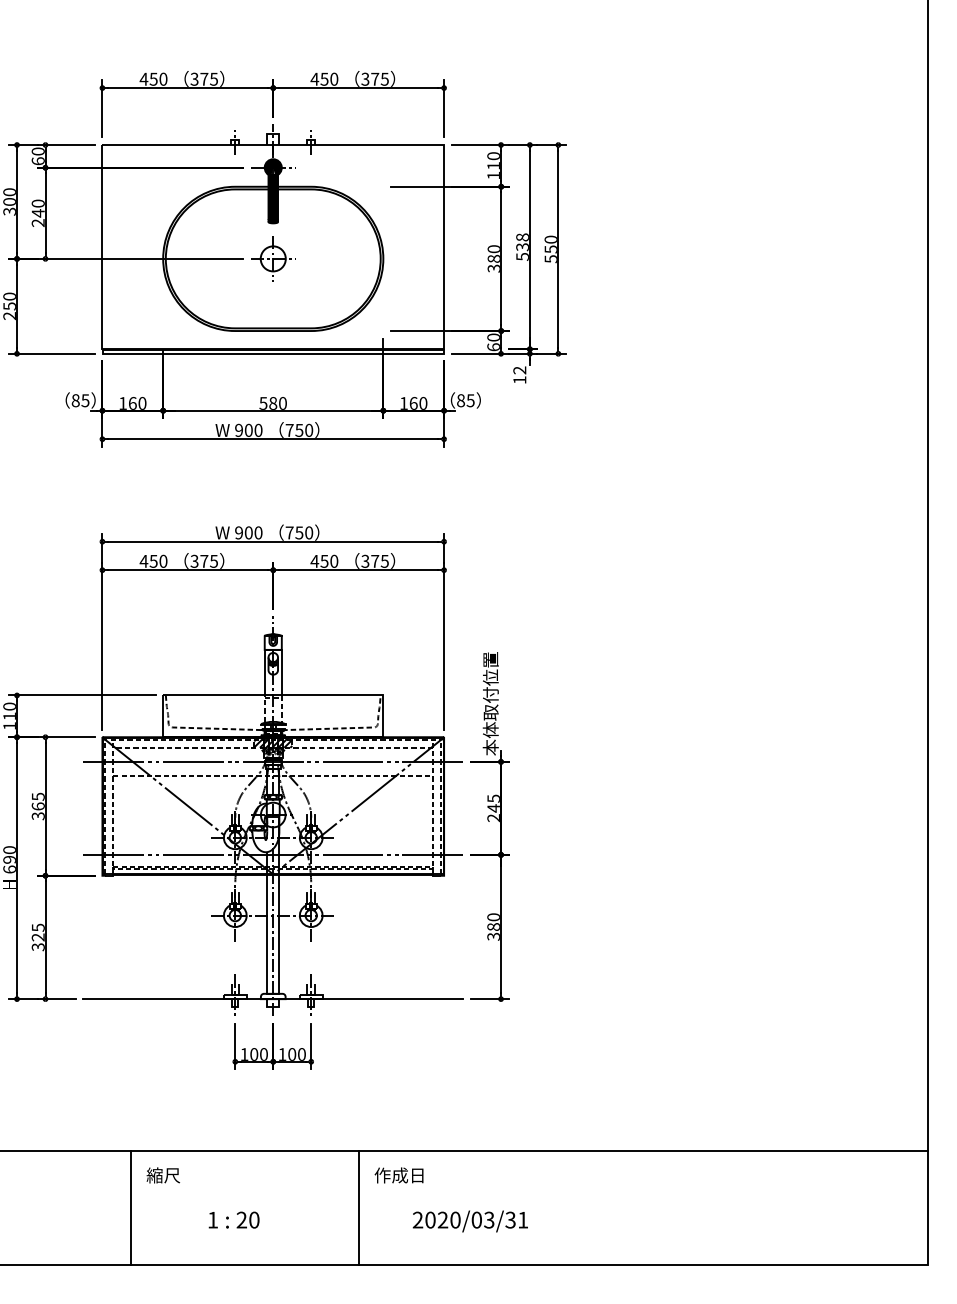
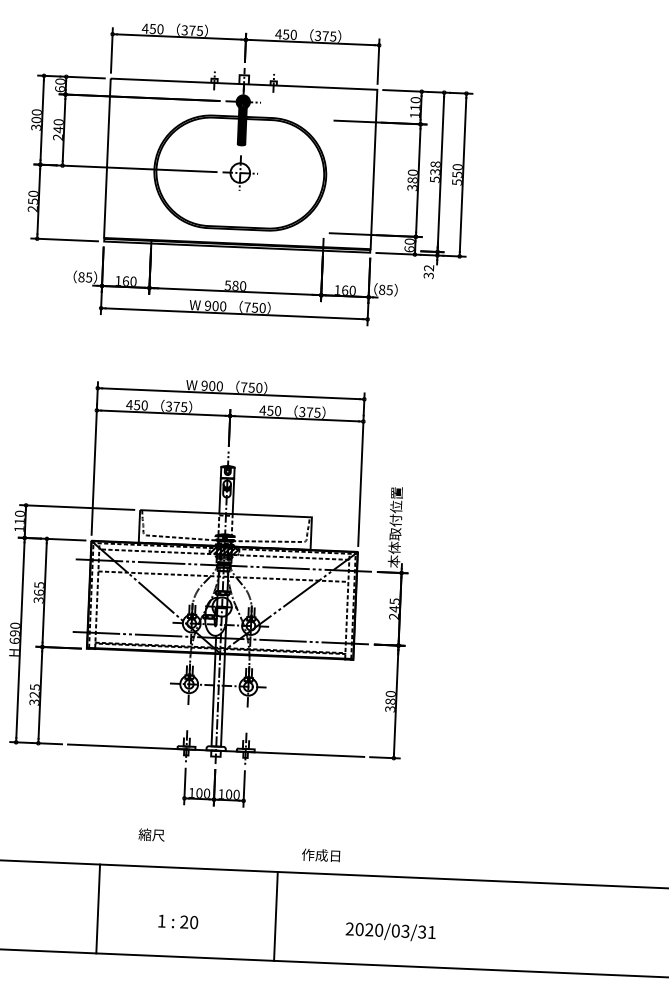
text: (519, 380) -> (428, 276), 12 -> 32
text: (162, 1175) -> (150, 835), moved
text: (398, 1175) -> (320, 855), moved
text: (469, 1221) -> (390, 931), moved

